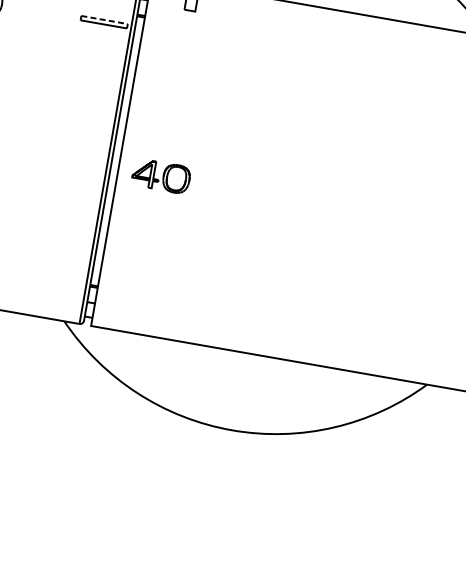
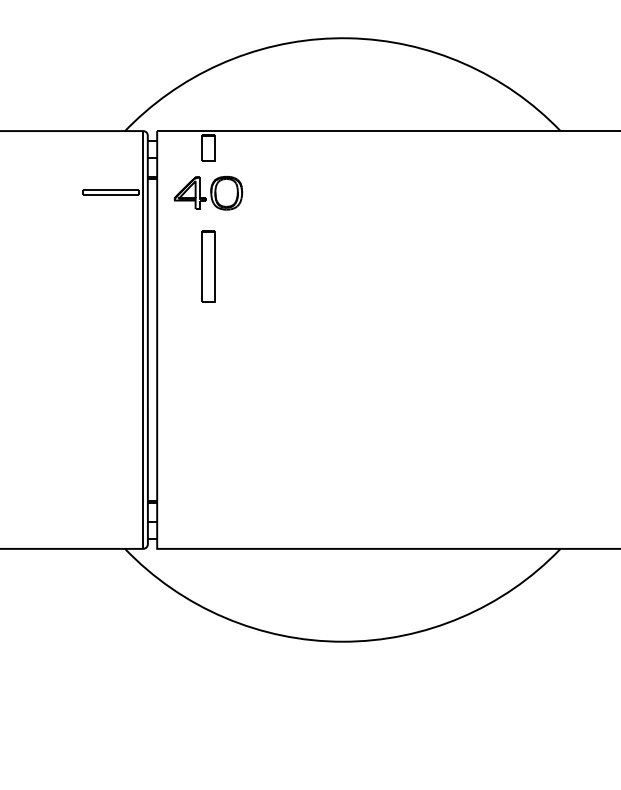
line: (104, 19) -> (110, 189), dashed -> solid
part: (174, 98) -> (208, 266), added
part: (161, 176) -> (208, 193), moved

